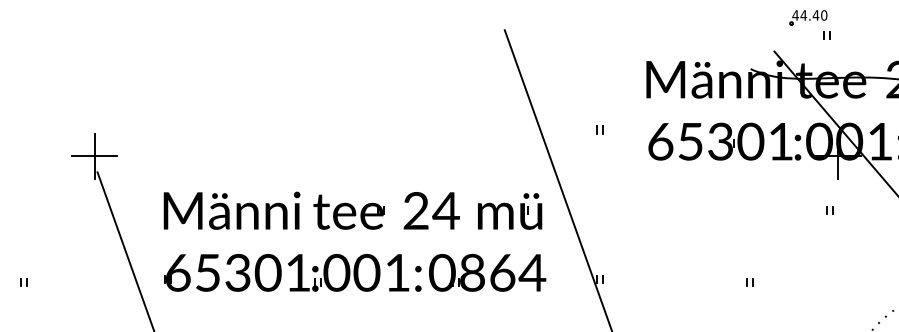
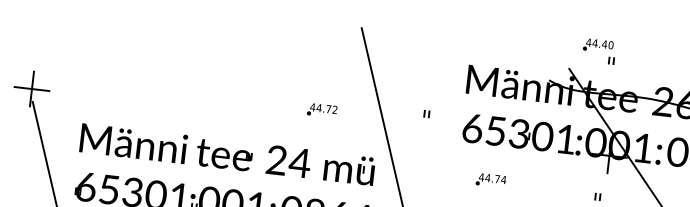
part: (466, 140) -> (322, 110), added
part: (691, 204) -> (491, 180), added

